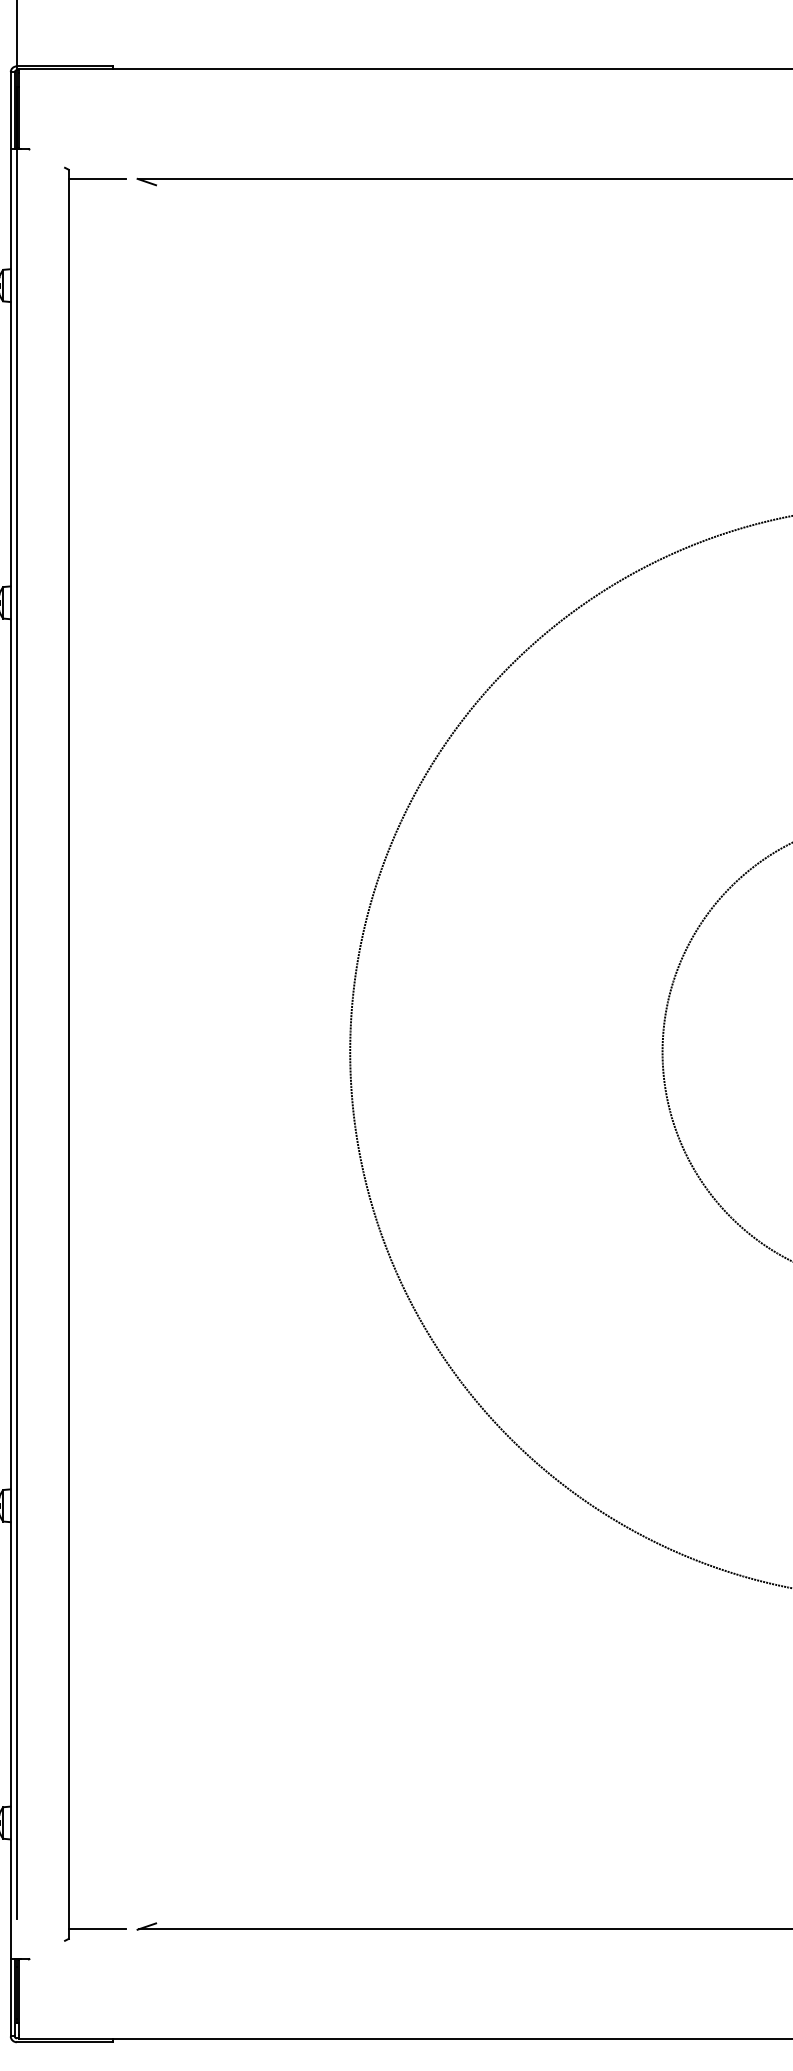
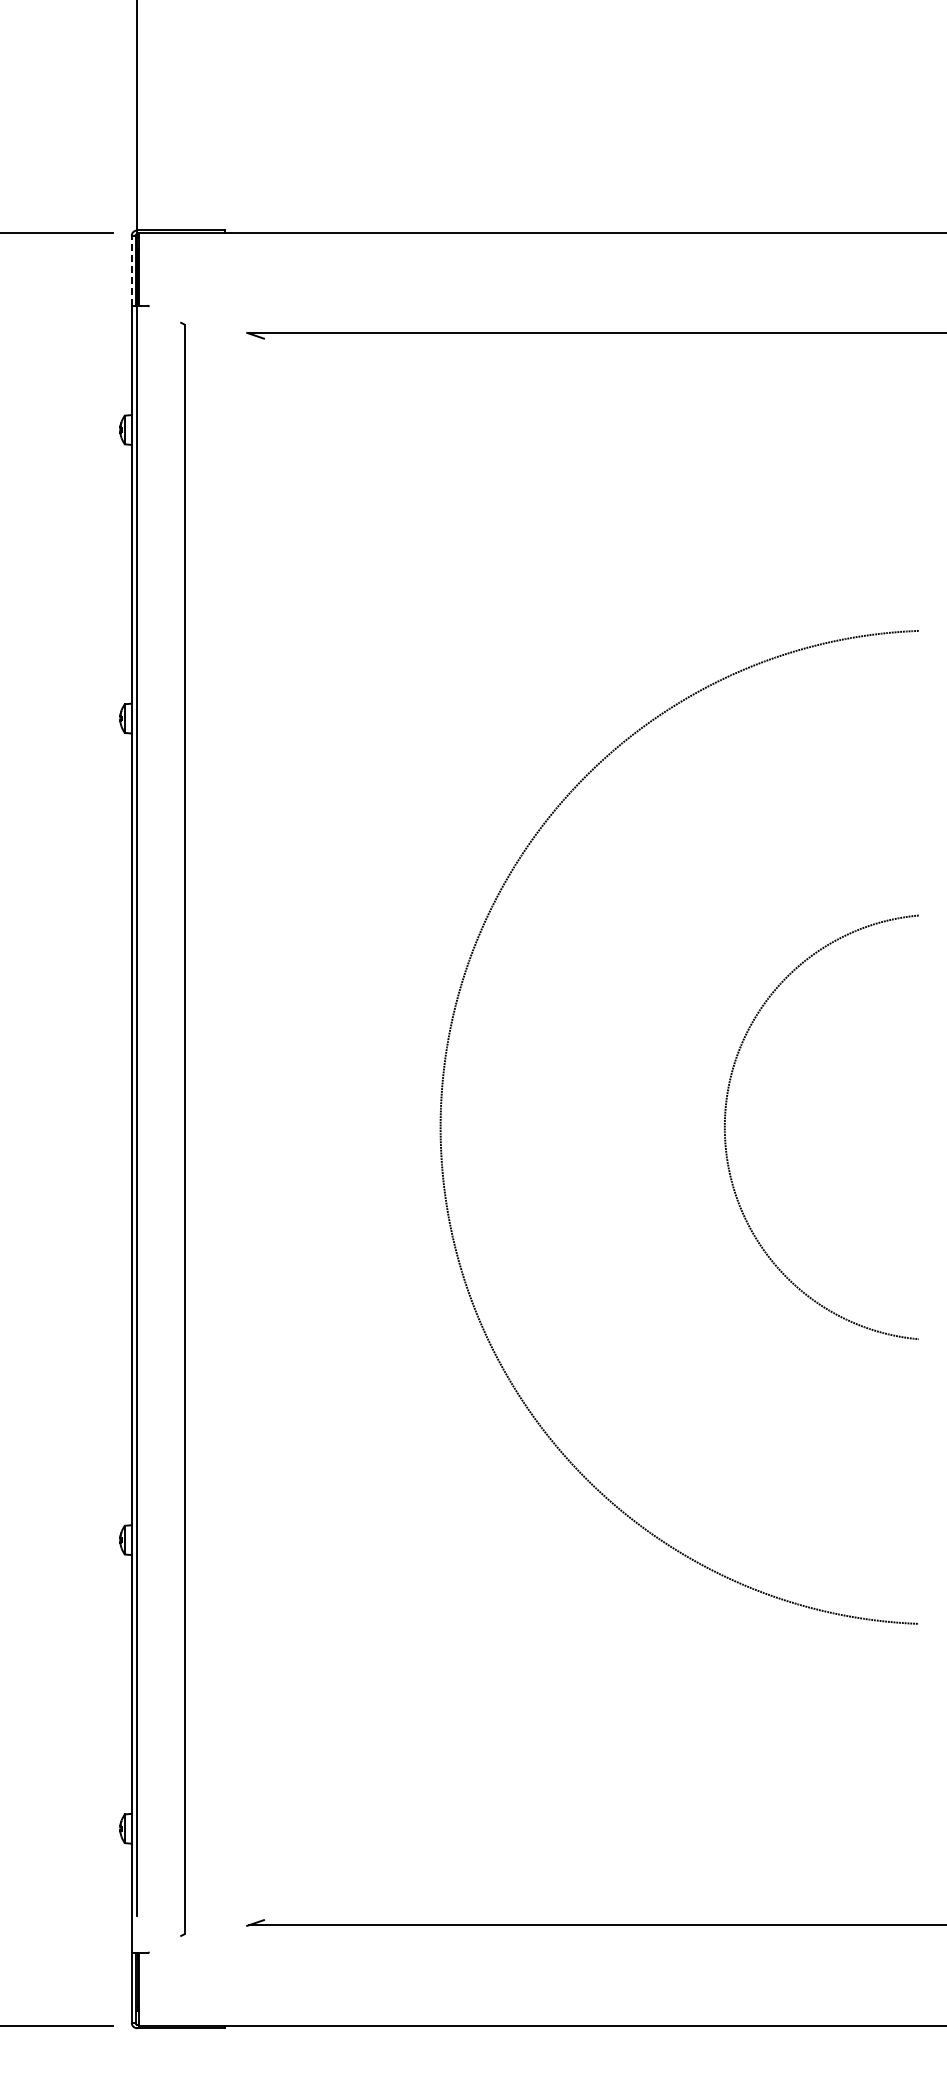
line: (10, 110) -> (131, 270), solid -> dashed
line: (97, 179) -> (210, 333), removed
line: (97, 1929) -> (210, 1925), removed

